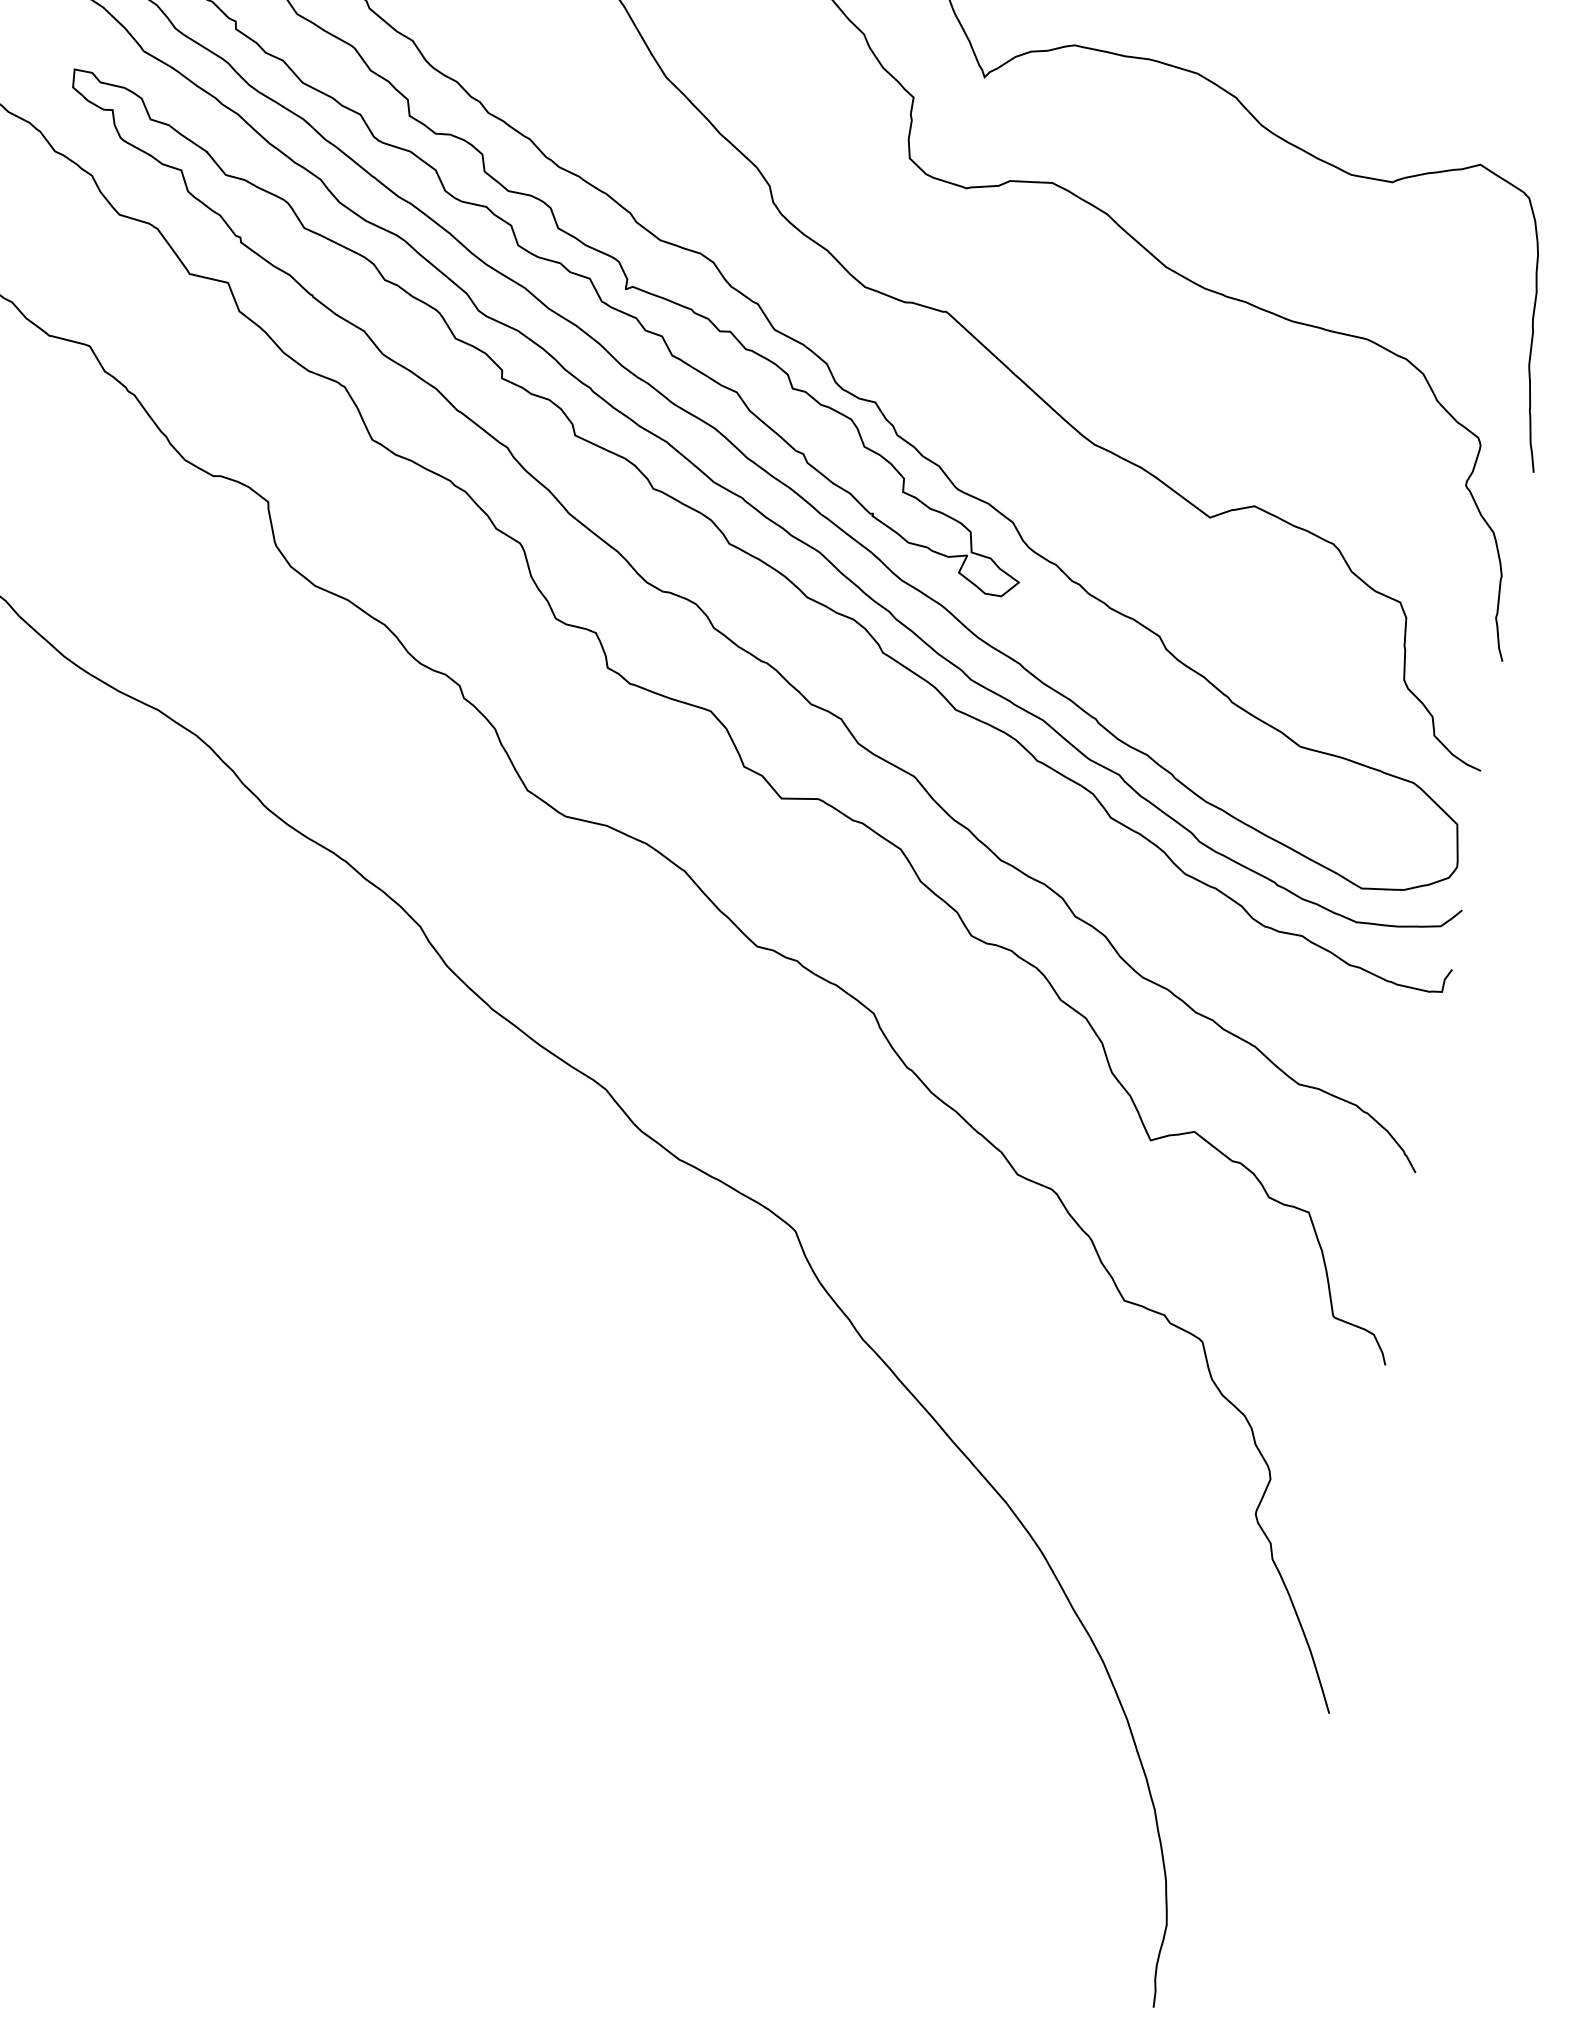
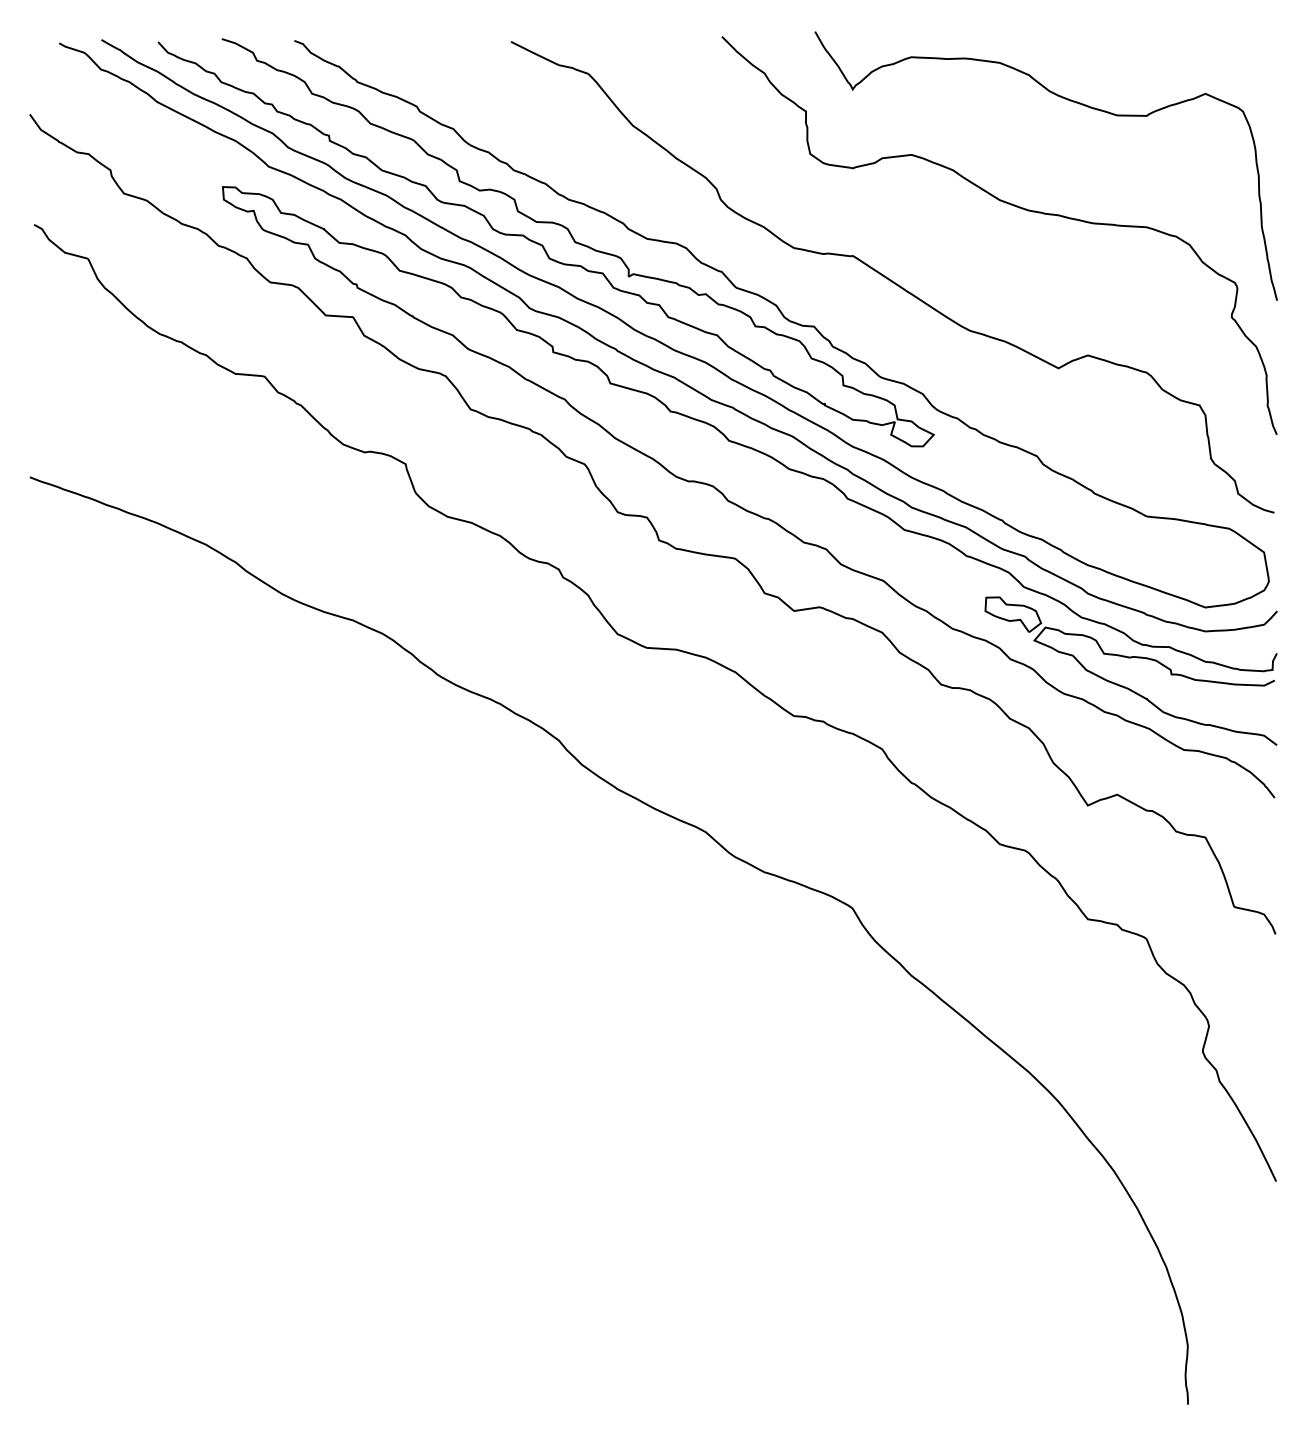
part: (1244, 943) -> (1130, 658), added

